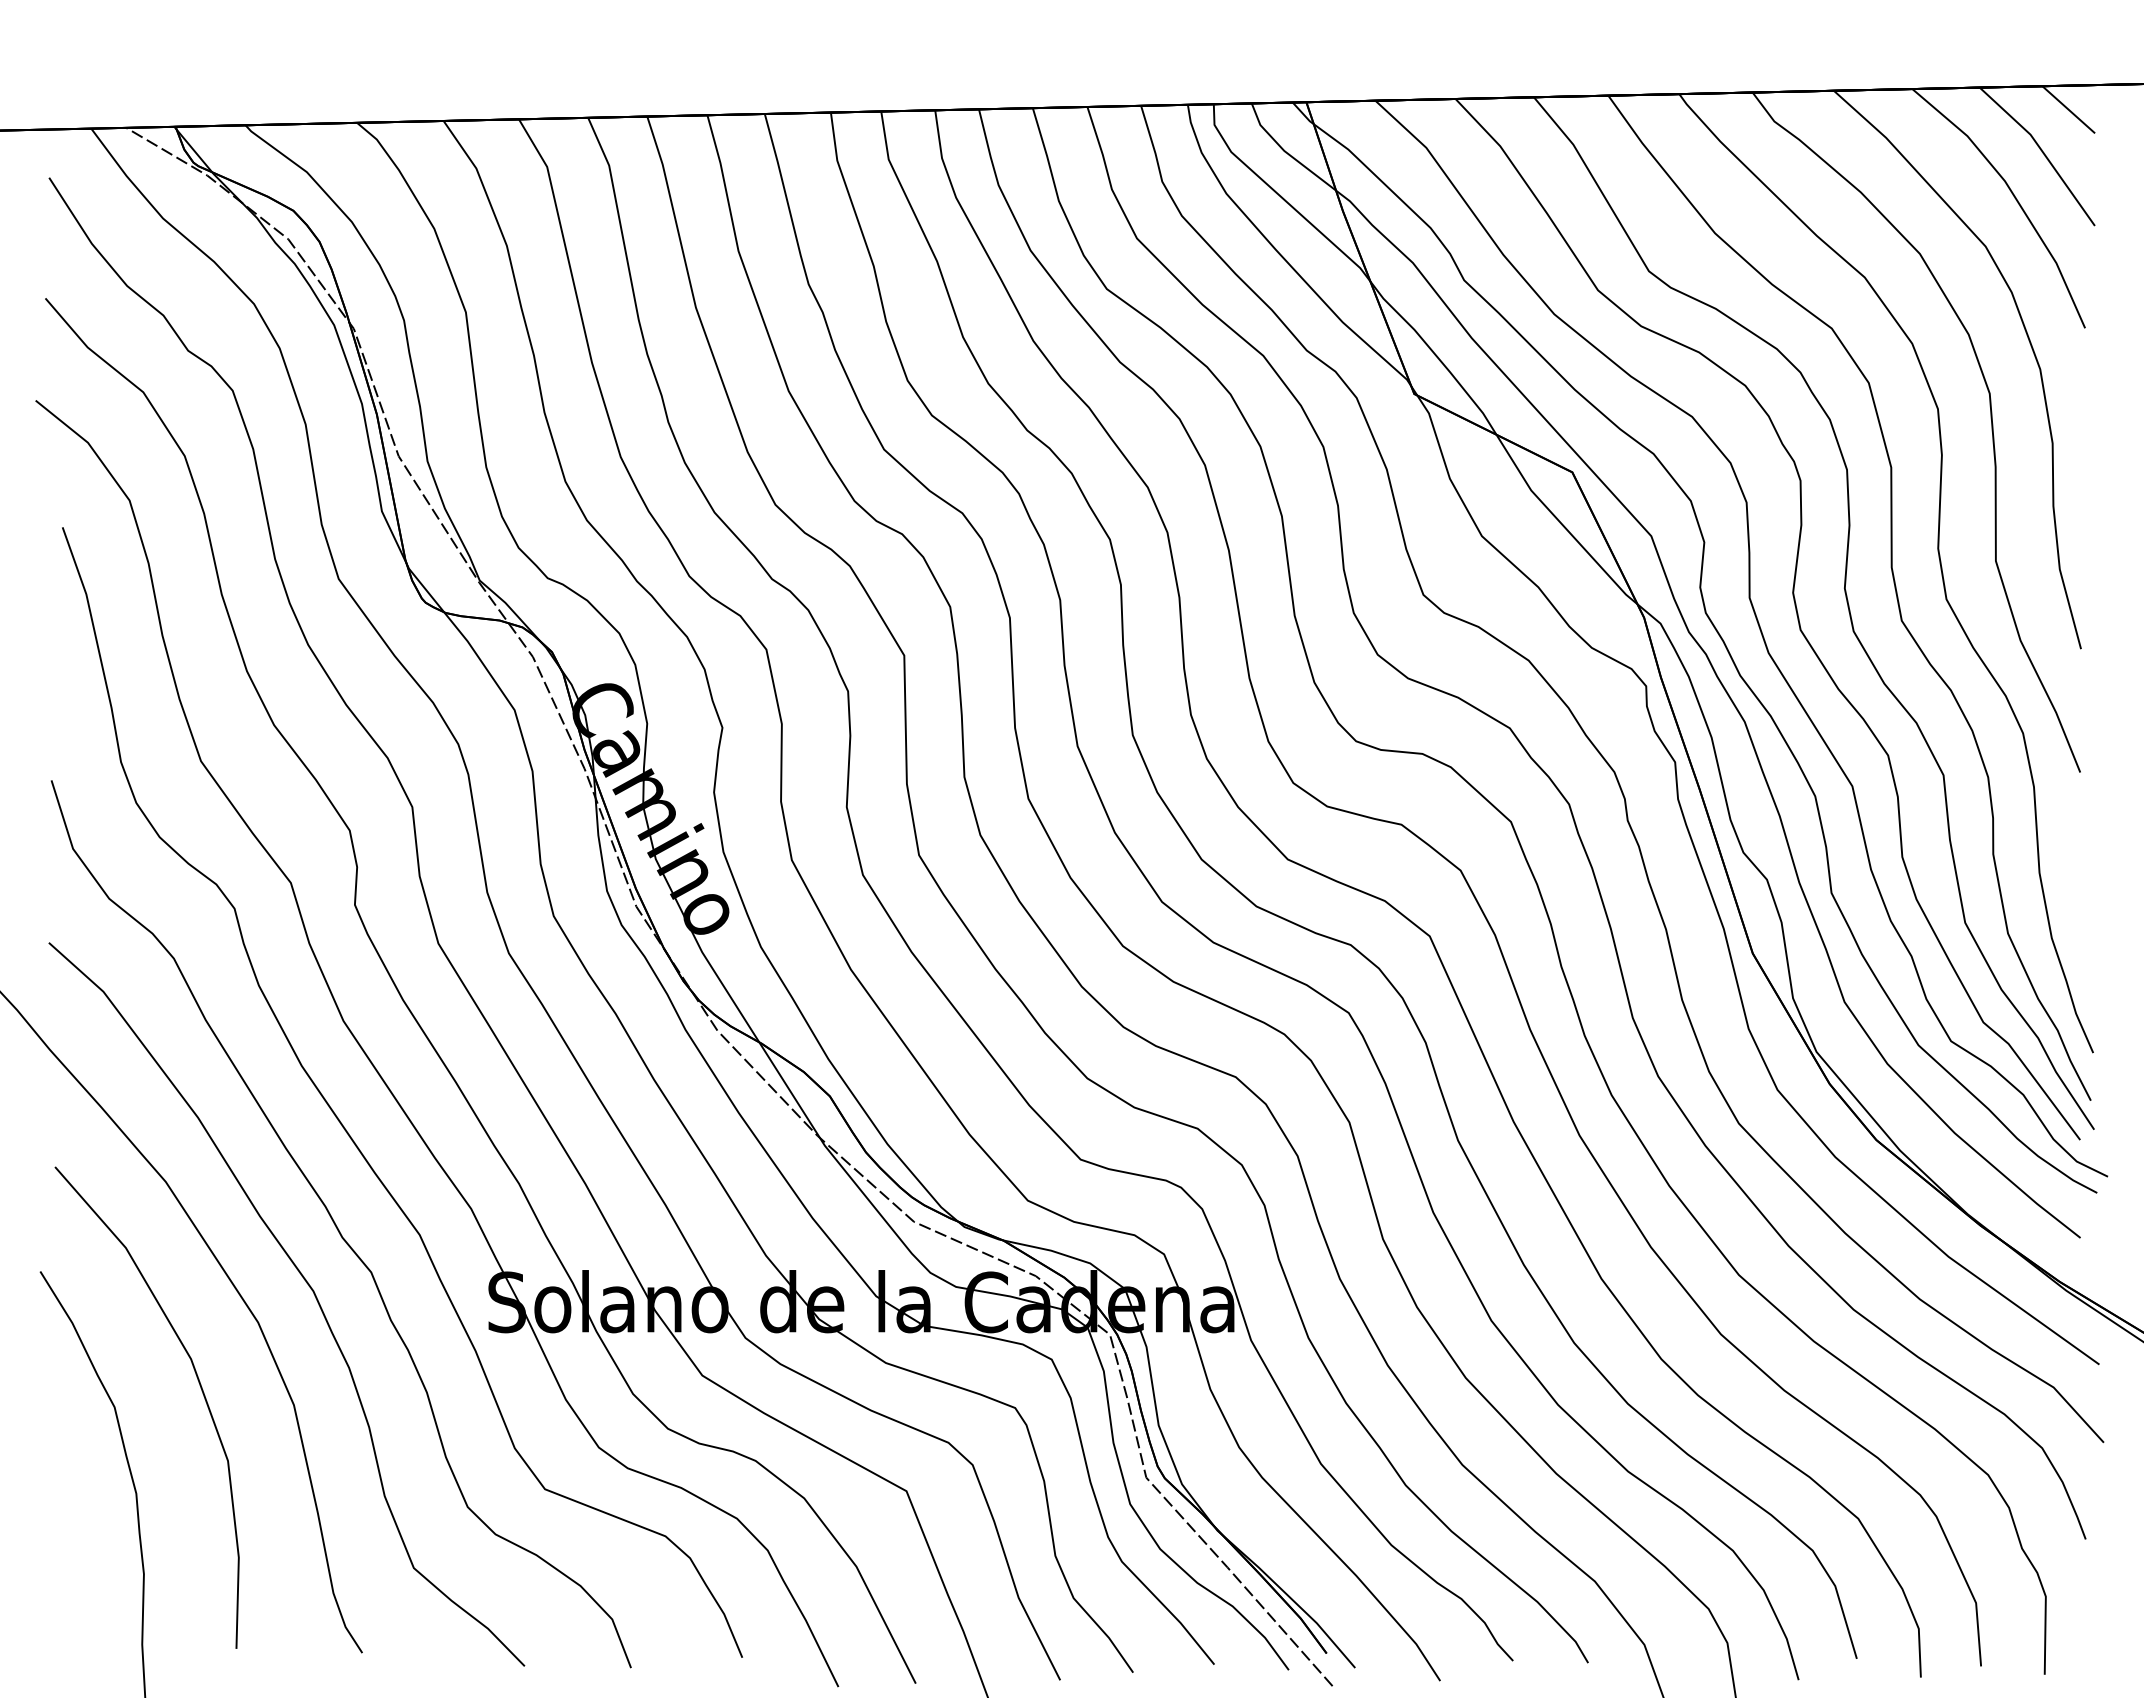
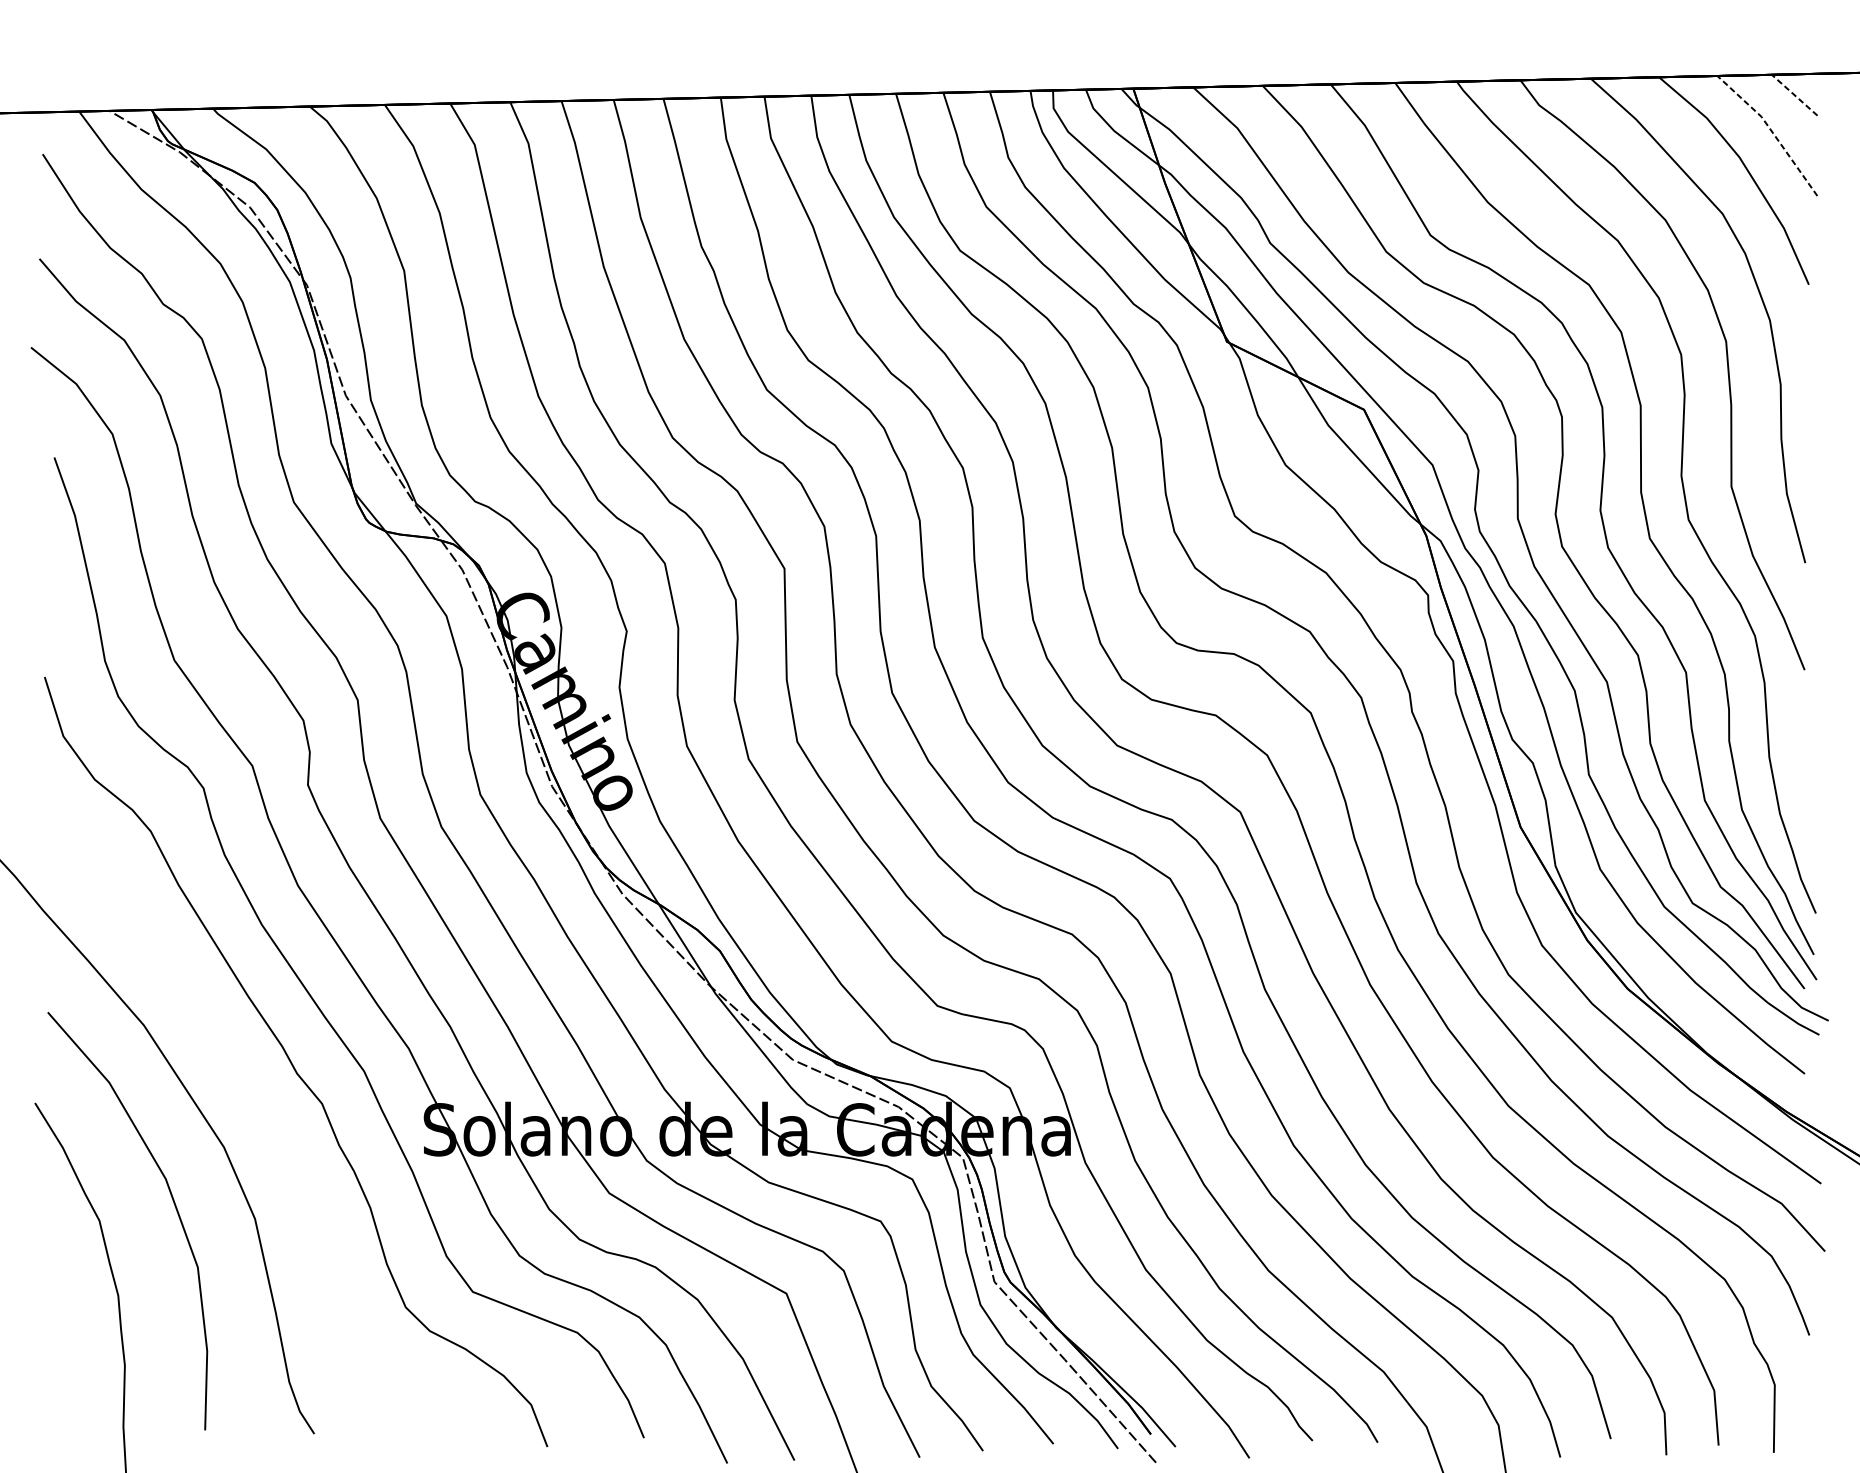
line: (2068, 109) -> (1794, 94), solid -> dashed
line: (2042, 151) -> (1771, 131), solid -> dashed
curve: (308, 1286) -> (267, 1116), removed

